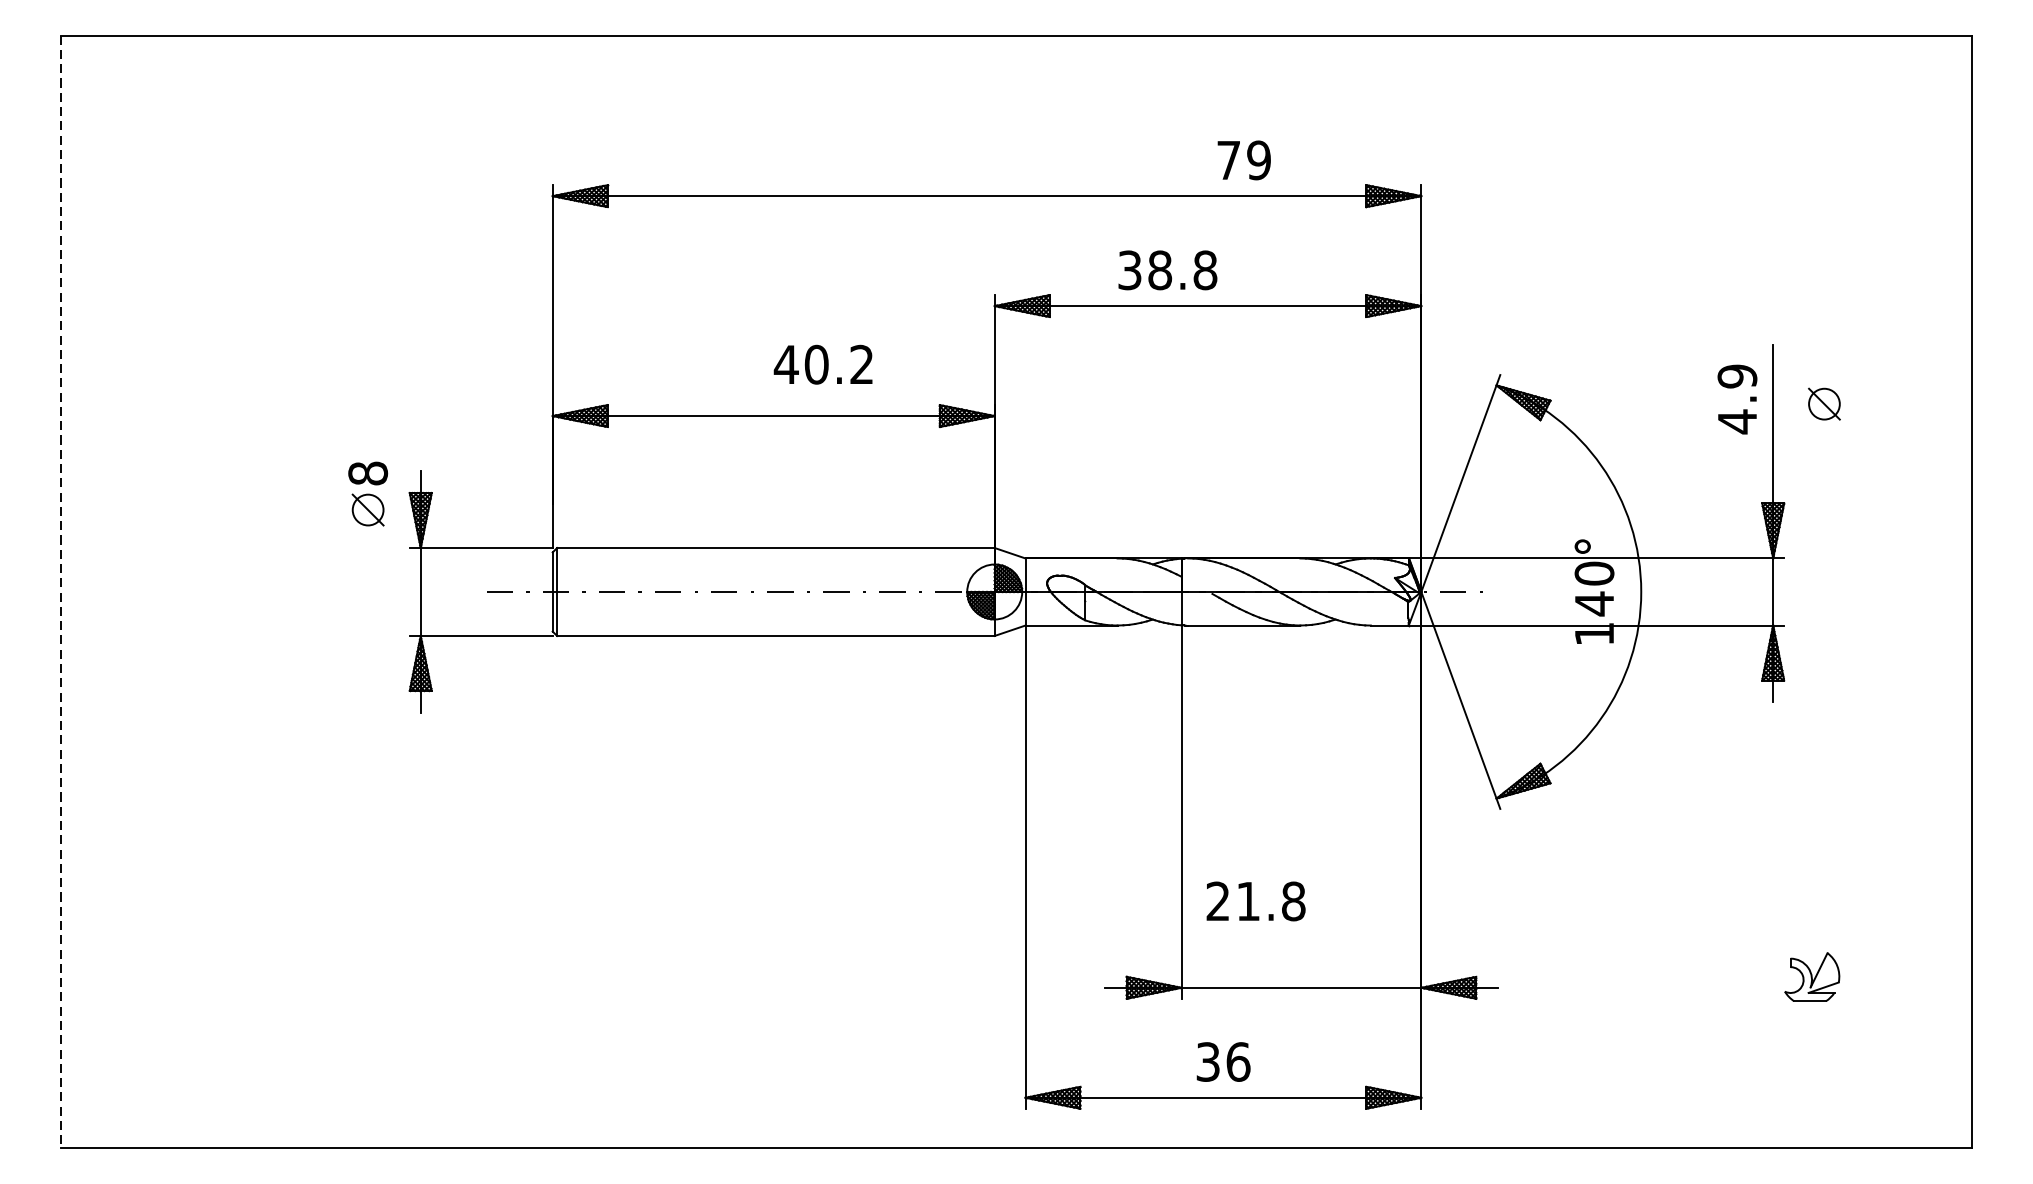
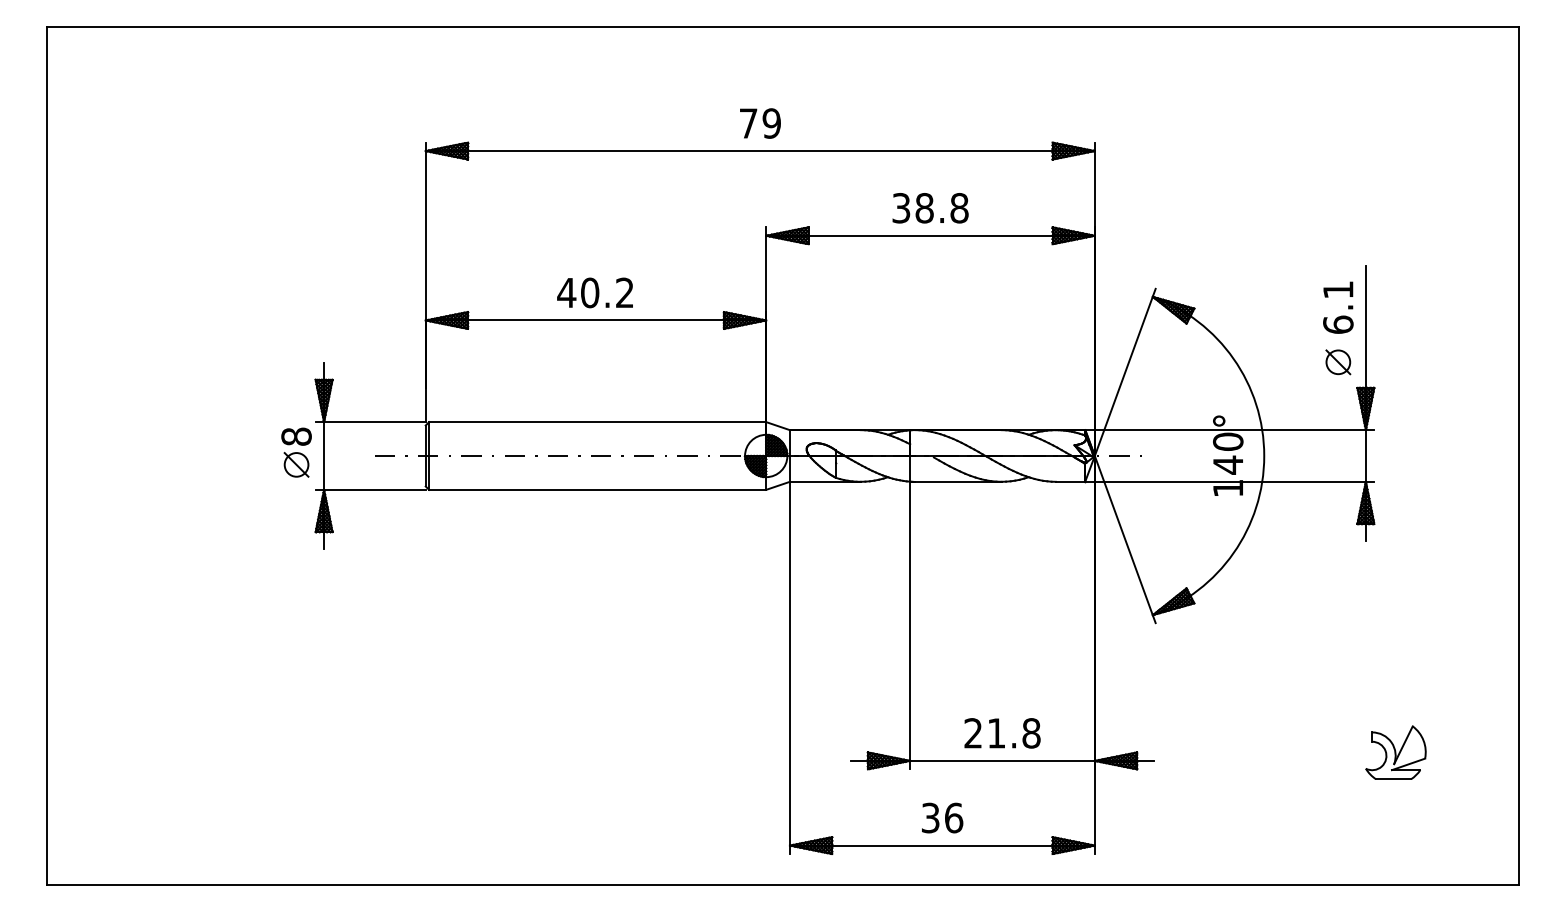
text: (1244, 160) -> (760, 123), moved
text: (1167, 270) -> (930, 208), moved
text: (822, 364) -> (594, 292), moved
text: (1737, 399) -> (1338, 307), 4.9 -> 6.1
part: (1824, 404) -> (1338, 362), moved
part: (368, 493) -> (296, 452), moved
line: (60, 592) -> (46, 456), dashed -> solid
text: (1256, 901) -> (1002, 733), moved
part: (1811, 976) -> (1395, 752), size x1.43

